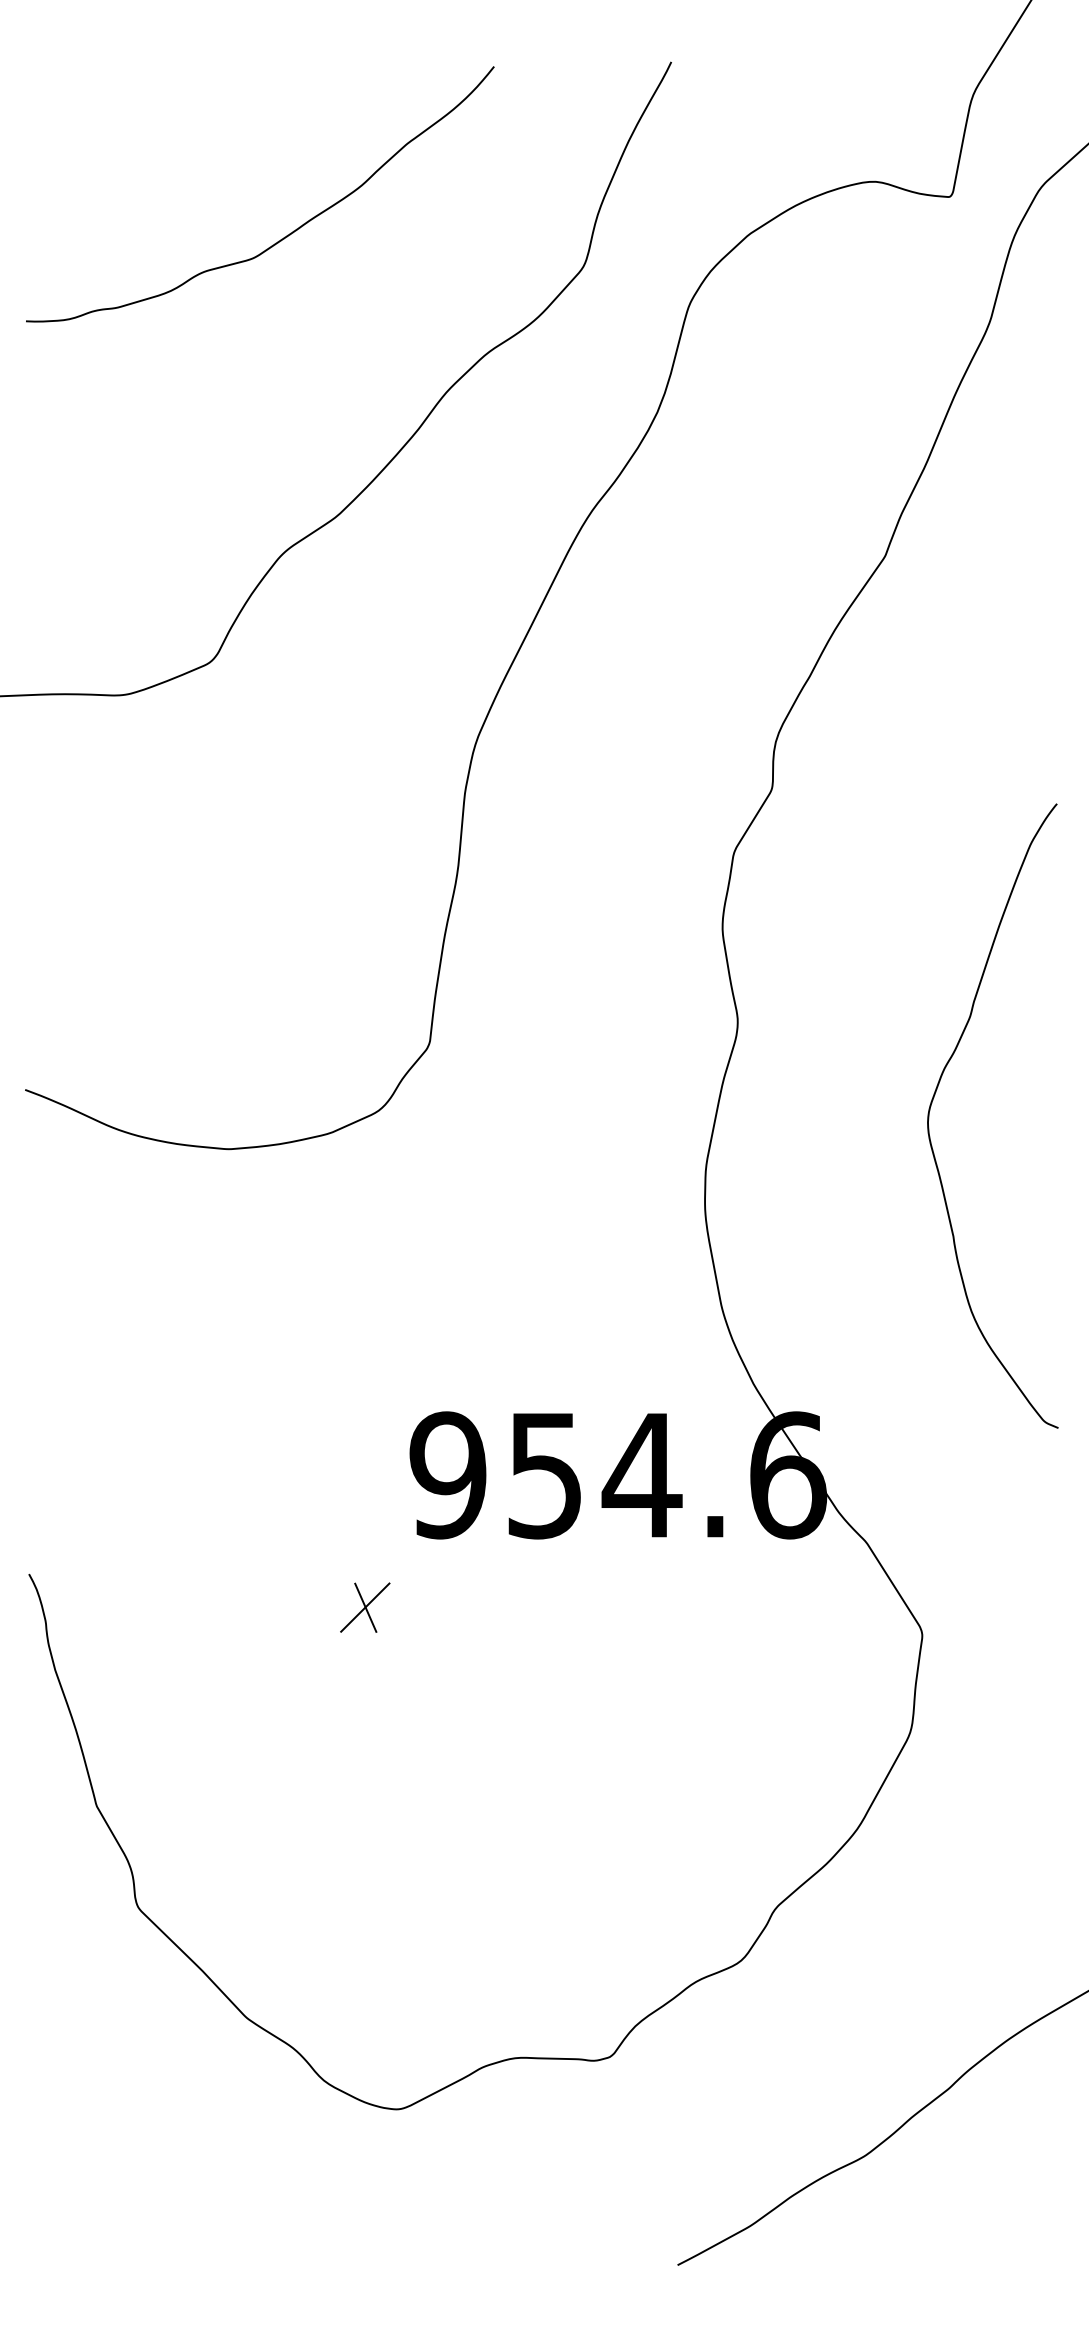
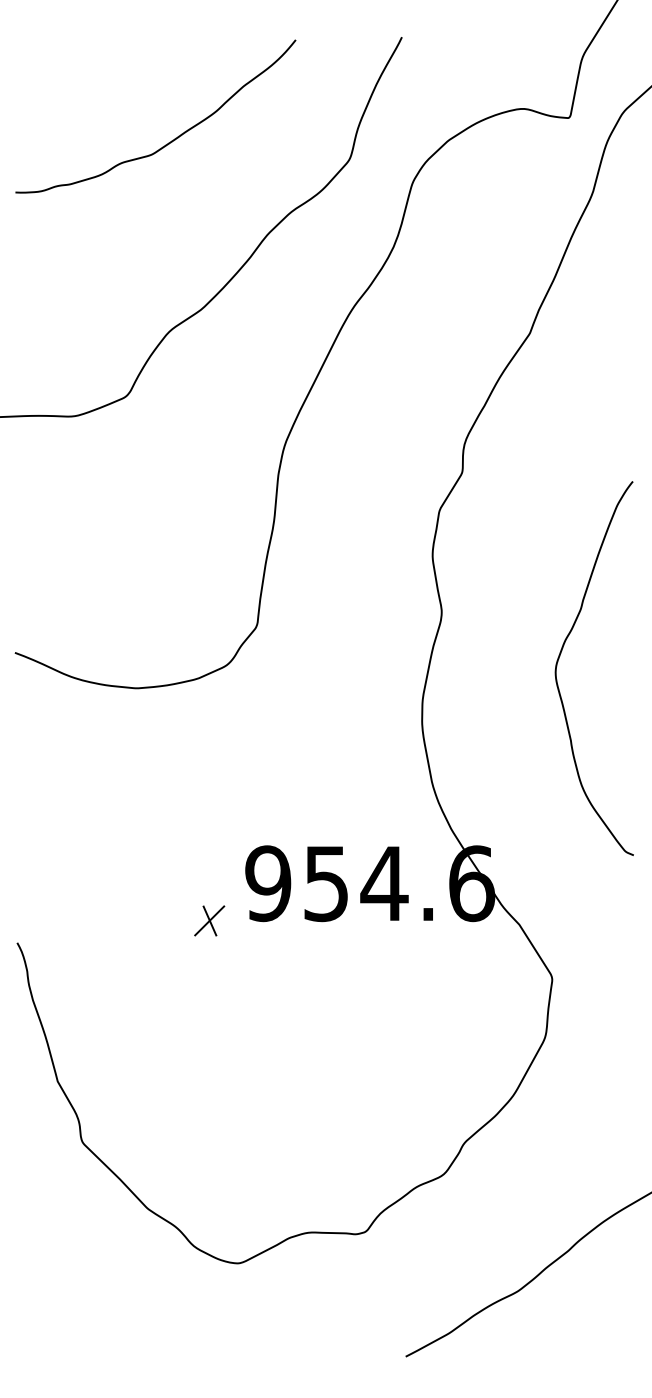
part: (365, 1606) -> (209, 920), moved

